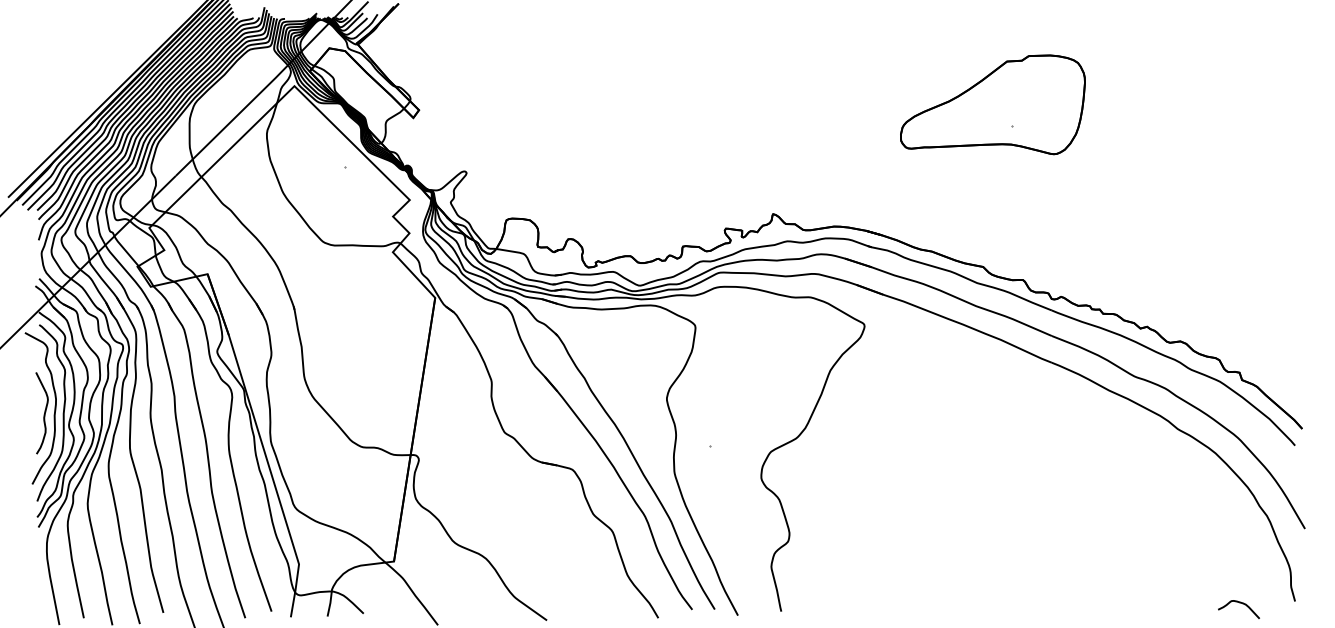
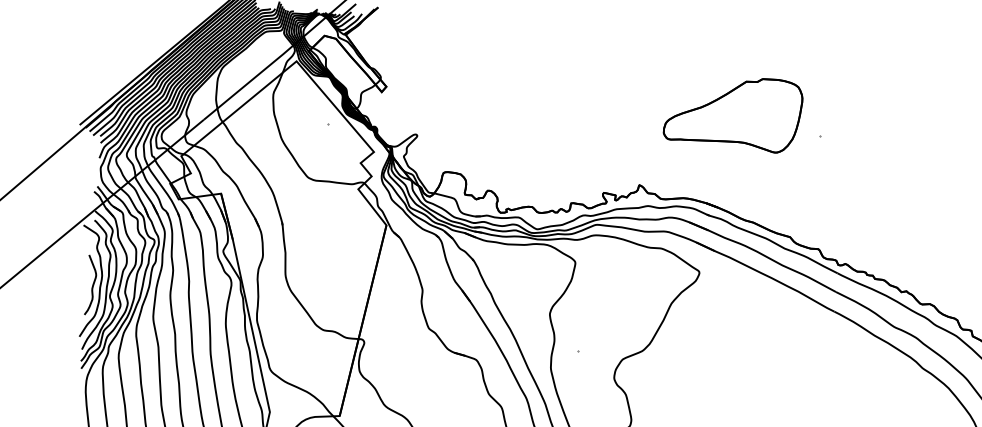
part: (992, 104) -> (733, 112), moved

